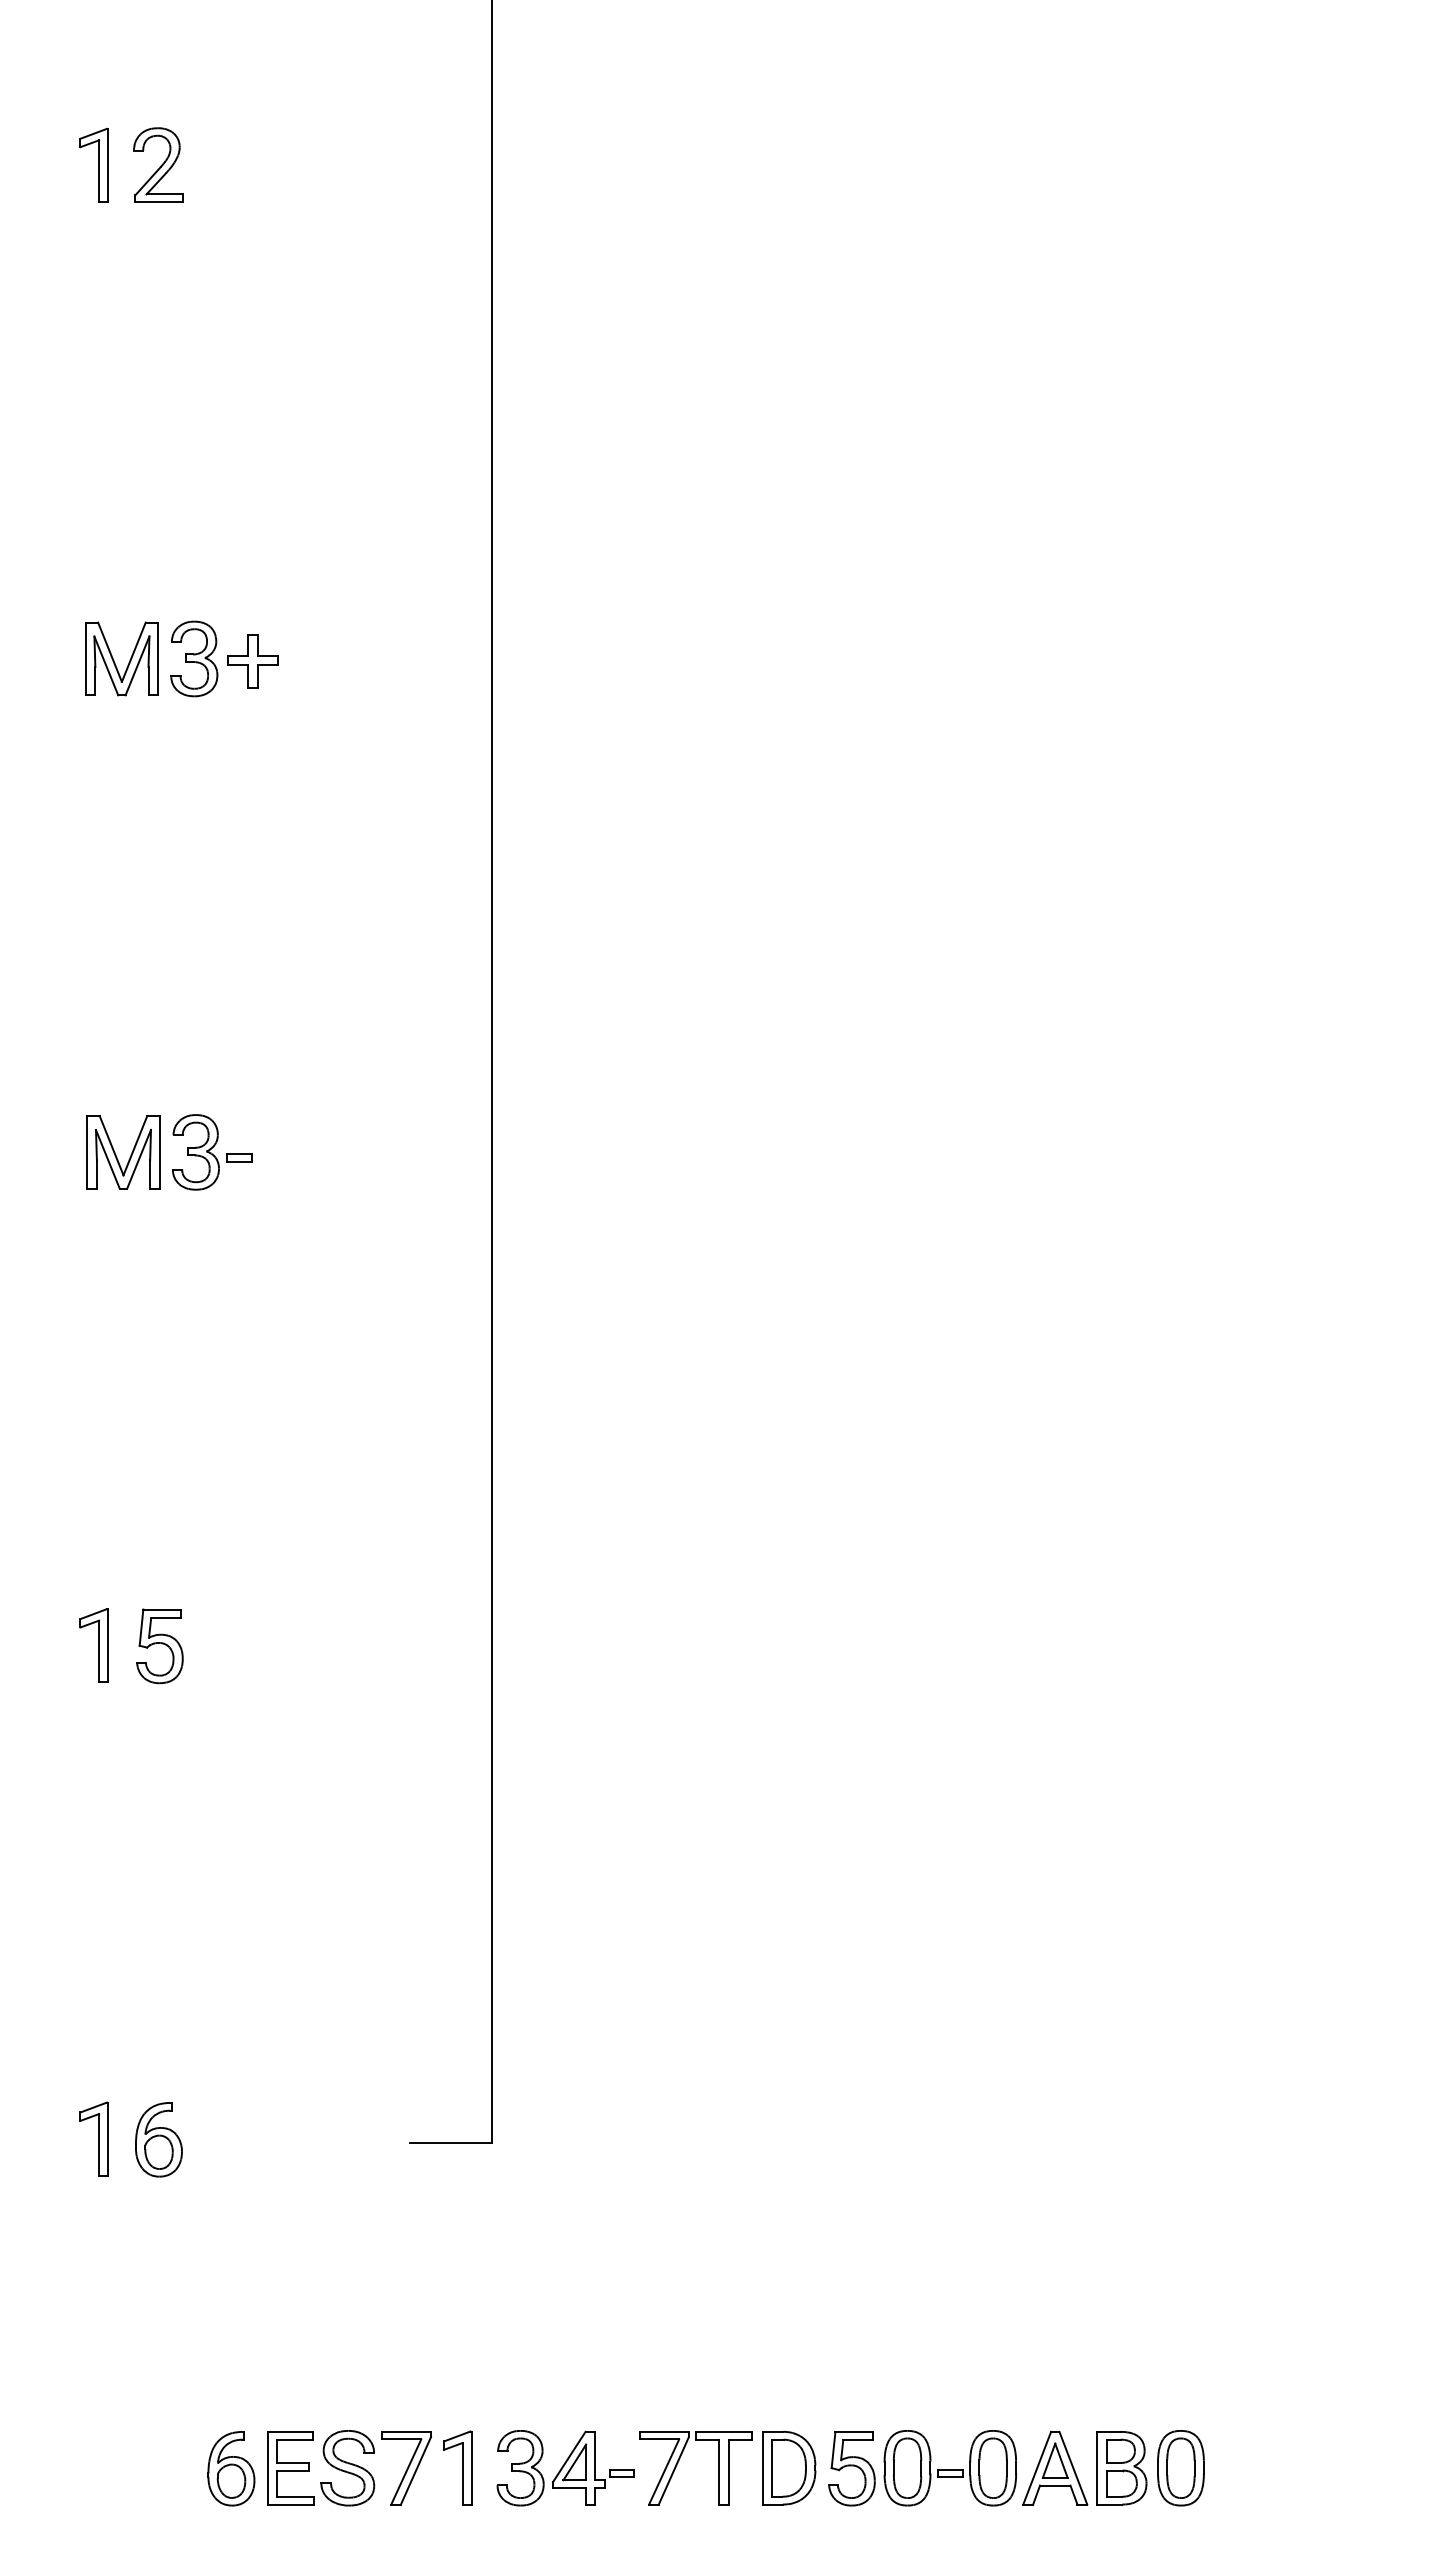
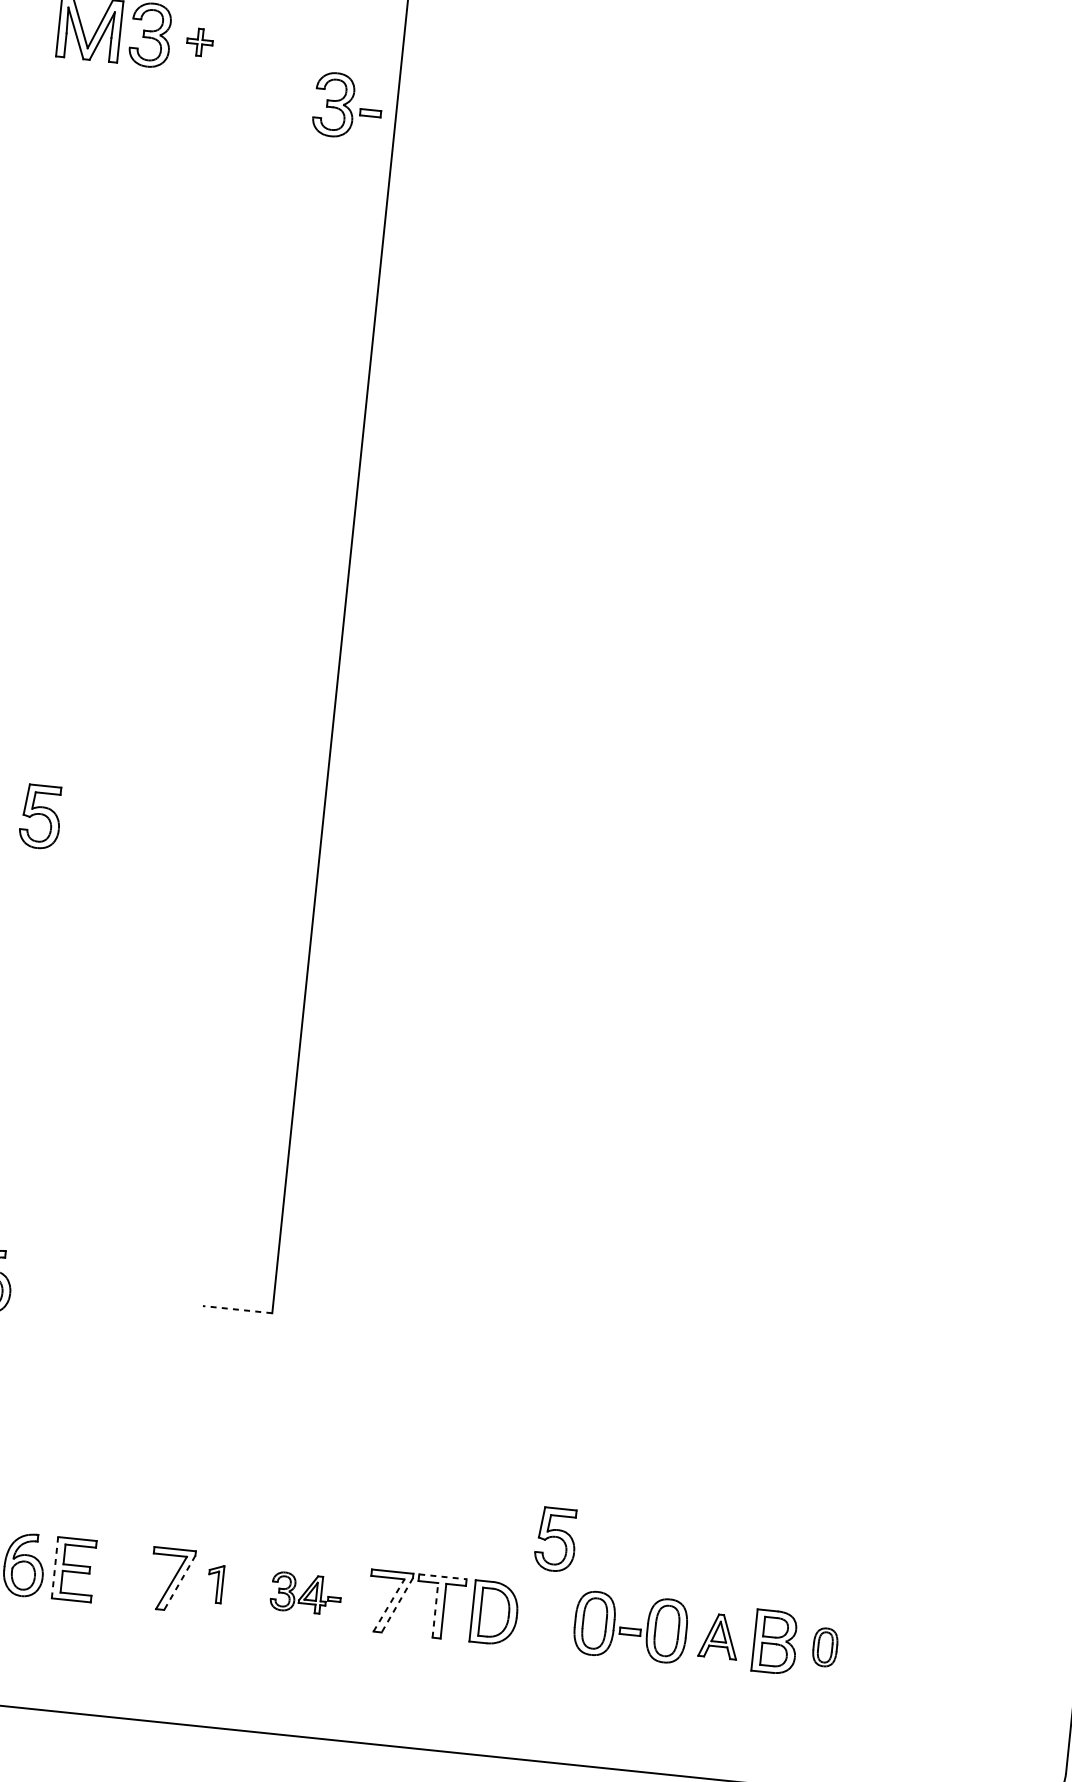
part: (252, 661) -> (199, 42), size x0.6
part: (212, 1152) -> (348, 106), moved
part: (116, 1154) -> (41, 446), removed
part: (159, 1646) -> (40, 817), moved
line: (450, 2143) -> (237, 1309), solid -> dashed
line: (724, 2431) -> (443, 1576), solid -> dashed
line: (267, 2467) -> (54, 1567), solid -> dashed
part: (457, 2467) -> (215, 1583), size x0.6
part: (1055, 2467) -> (719, 1635), size x0.7
part: (347, 2468) -> (122, 1574), removed
part: (565, 2468) -> (306, 1593), size x0.6
part: (851, 2468) -> (555, 1539), moved
part: (1180, 2468) -> (824, 1647), size x0.6
line: (416, 2470) -> (180, 1582), solid -> dashed
line: (673, 2470) -> (397, 1604), solid -> dashed
line: (719, 2471) -> (435, 1609), solid -> dashed
line: (664, 2472) -> (389, 1605), solid -> dashed

